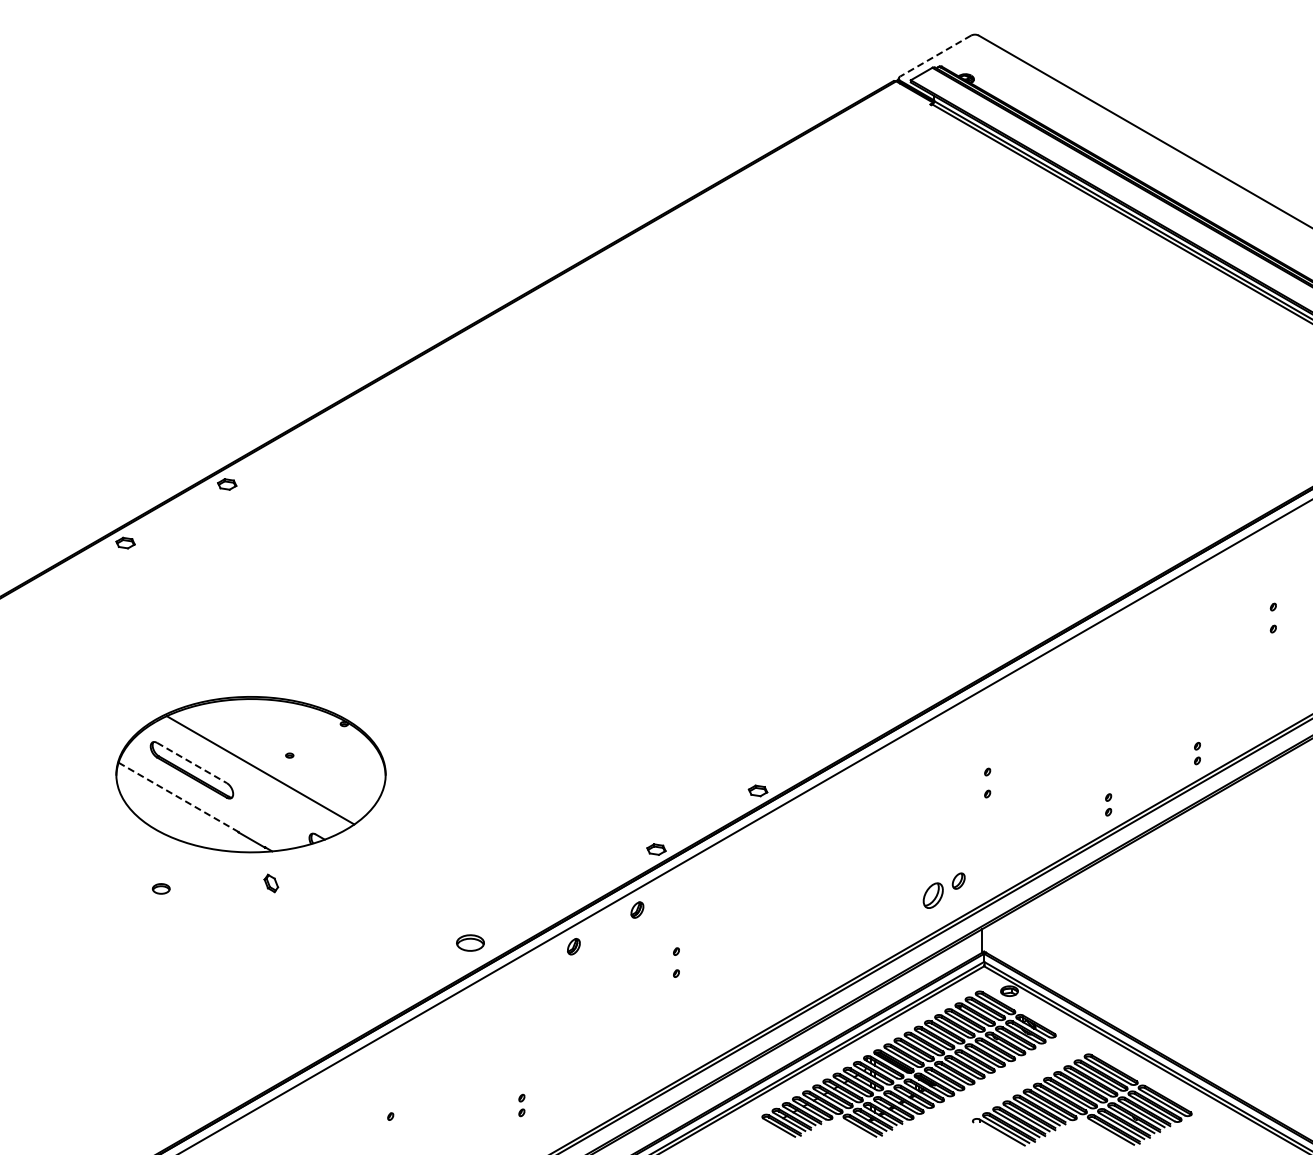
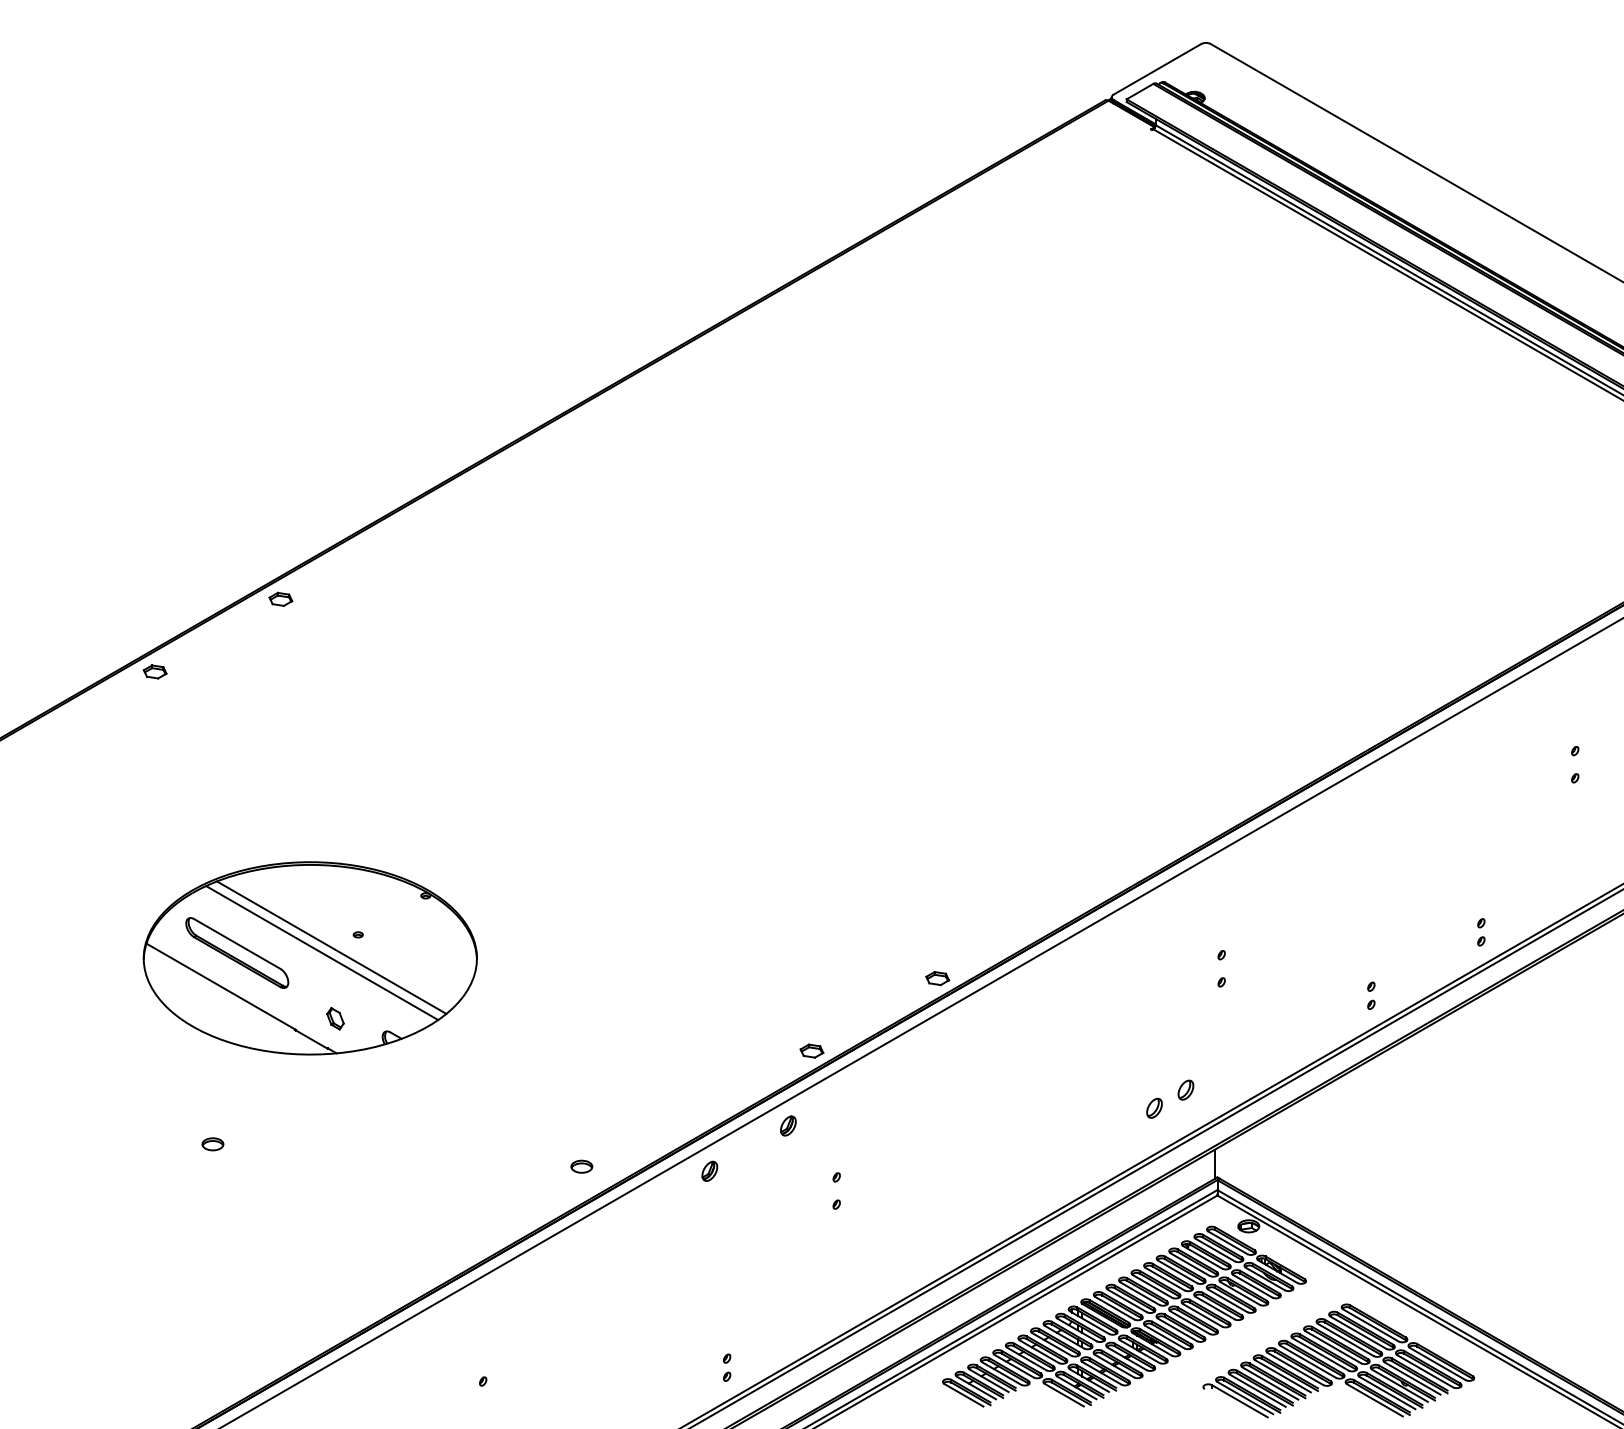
line: (935, 56) -> (1157, 69), dashed -> solid
line: (192, 763) -> (237, 944), dashed -> solid
line: (268, 765) -> (331, 947), added
line: (179, 797) -> (221, 986), dashed -> solid
part: (271, 883) -> (335, 1018), moved
part: (161, 888) -> (213, 1143), moved
part: (933, 895) -> (1154, 1107), size x0.62
part: (470, 942) -> (581, 1166), size x0.62
part: (521, 1105) -> (726, 1367), moved

